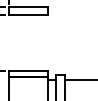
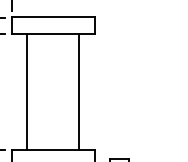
line: (15, 42) -> (25, 91), added
line: (41, 42) -> (80, 91), added

